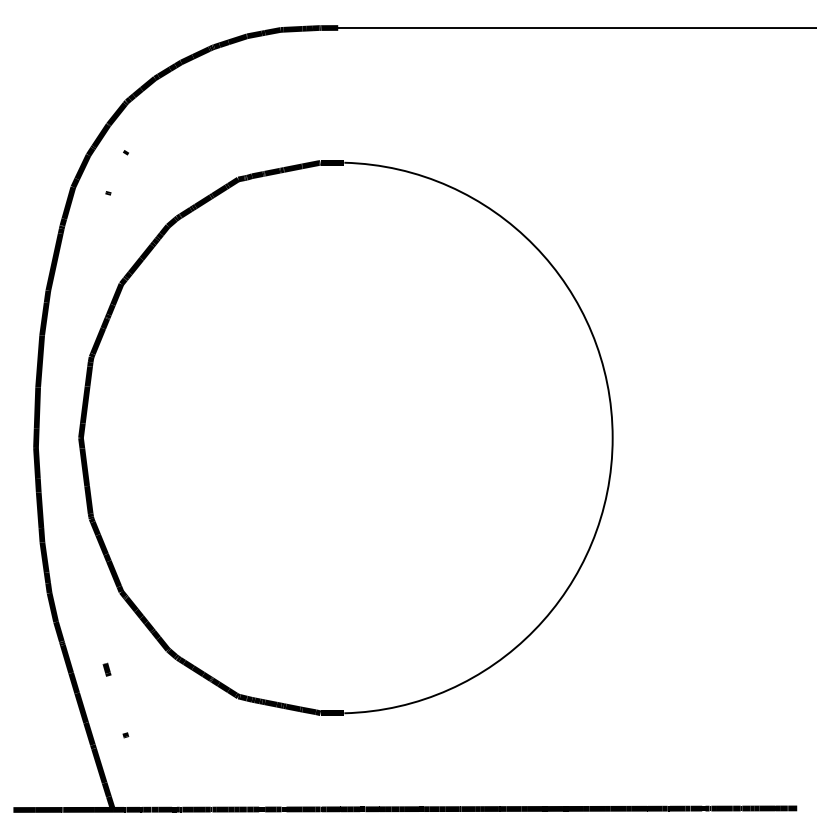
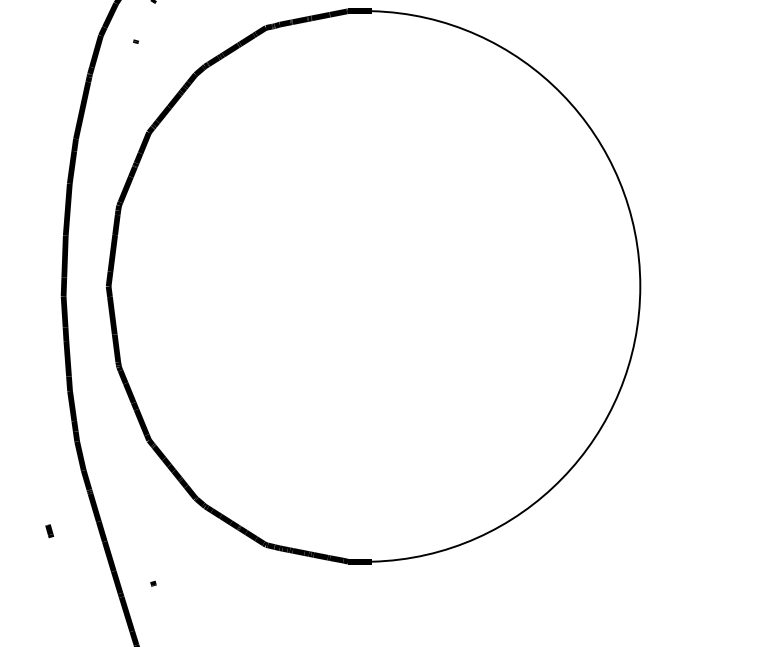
part: (106, 669) -> (49, 530), moved

